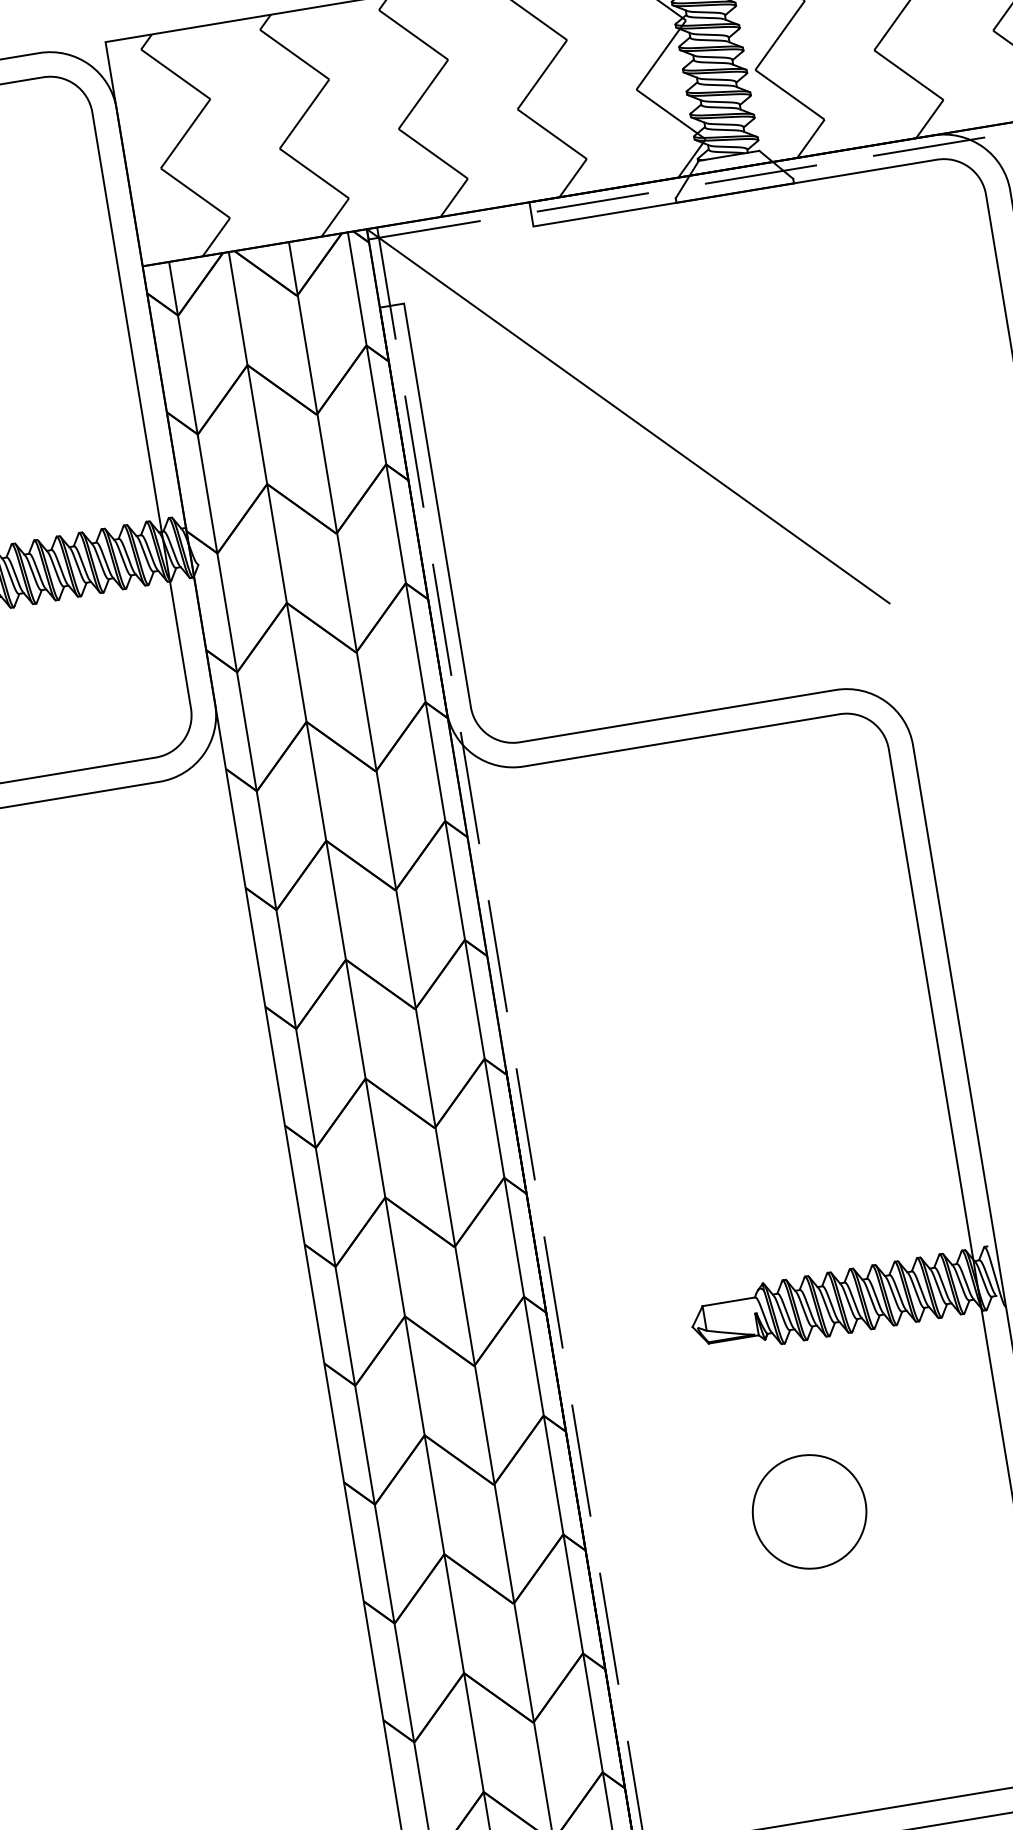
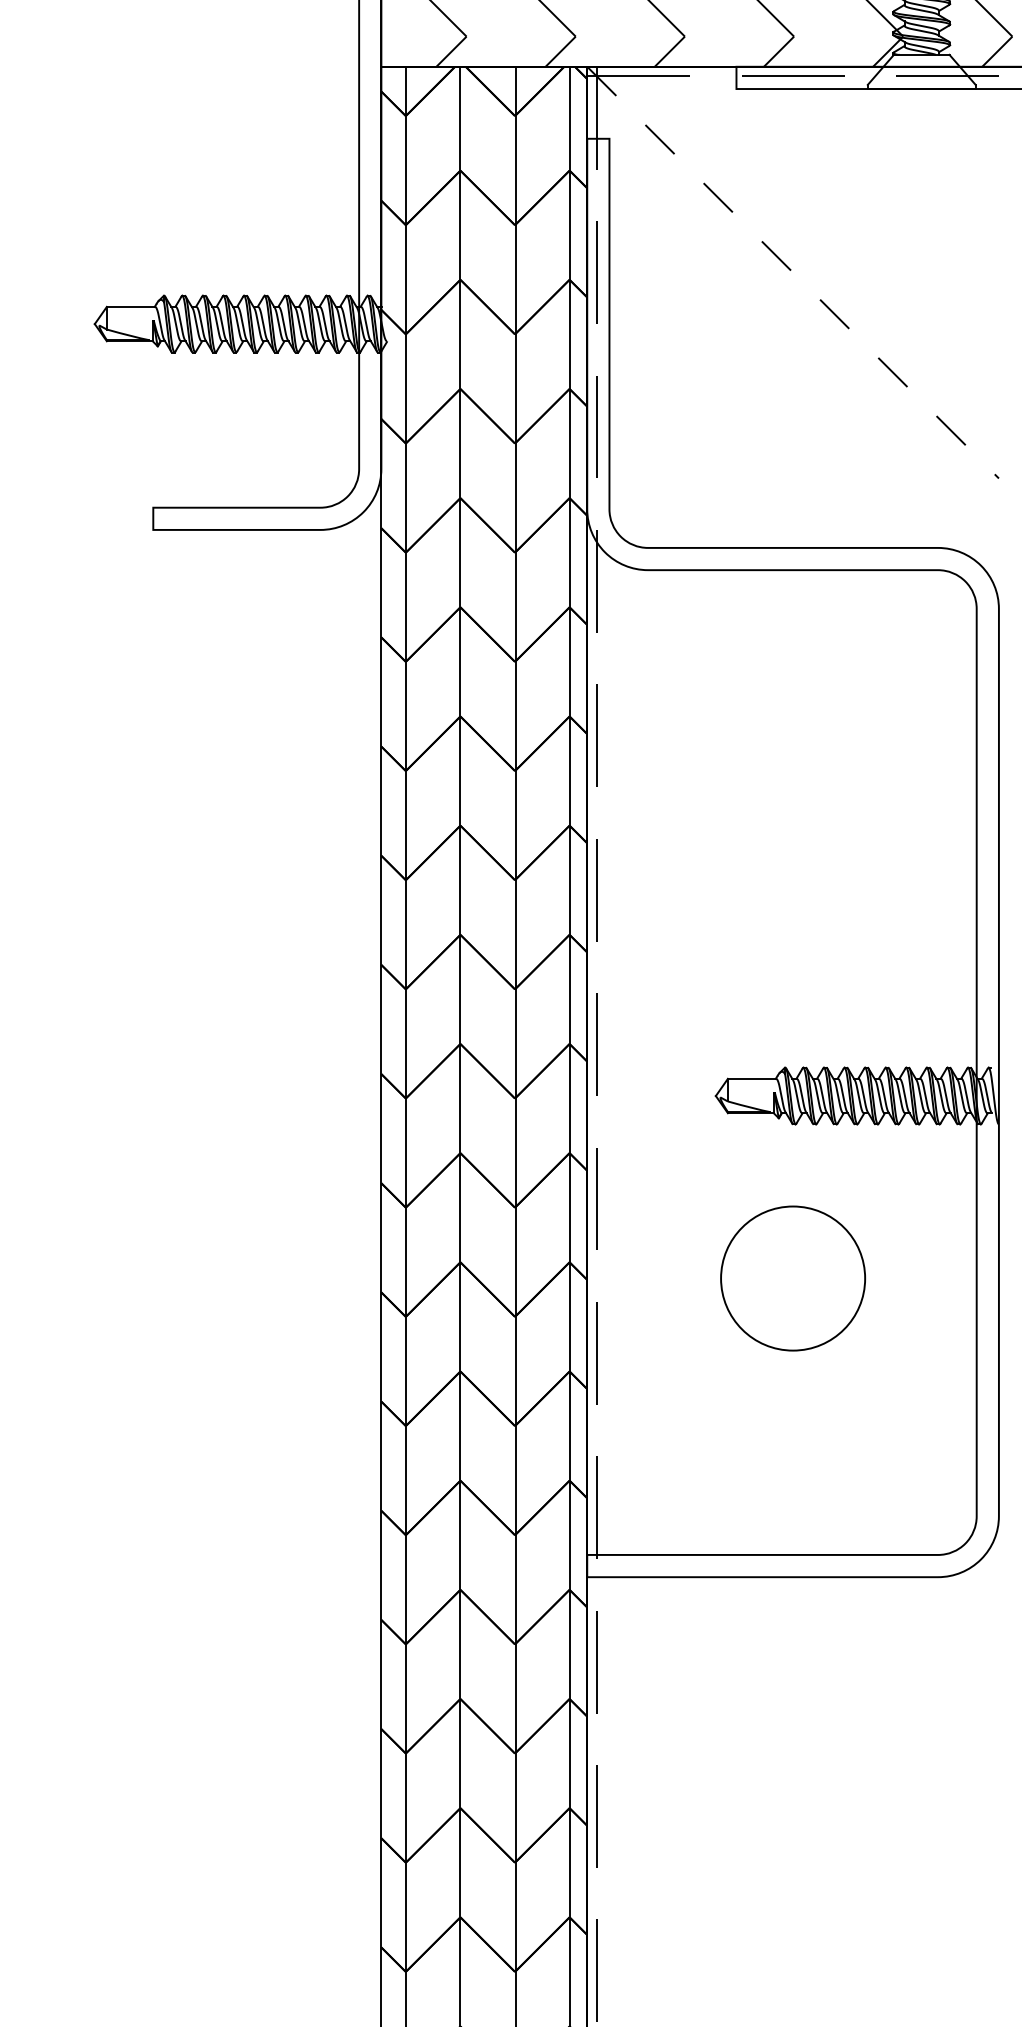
line: (628, 416) -> (793, 272), solid -> dashed
circle: (808, 1511) -> (792, 1278), size x1.4

